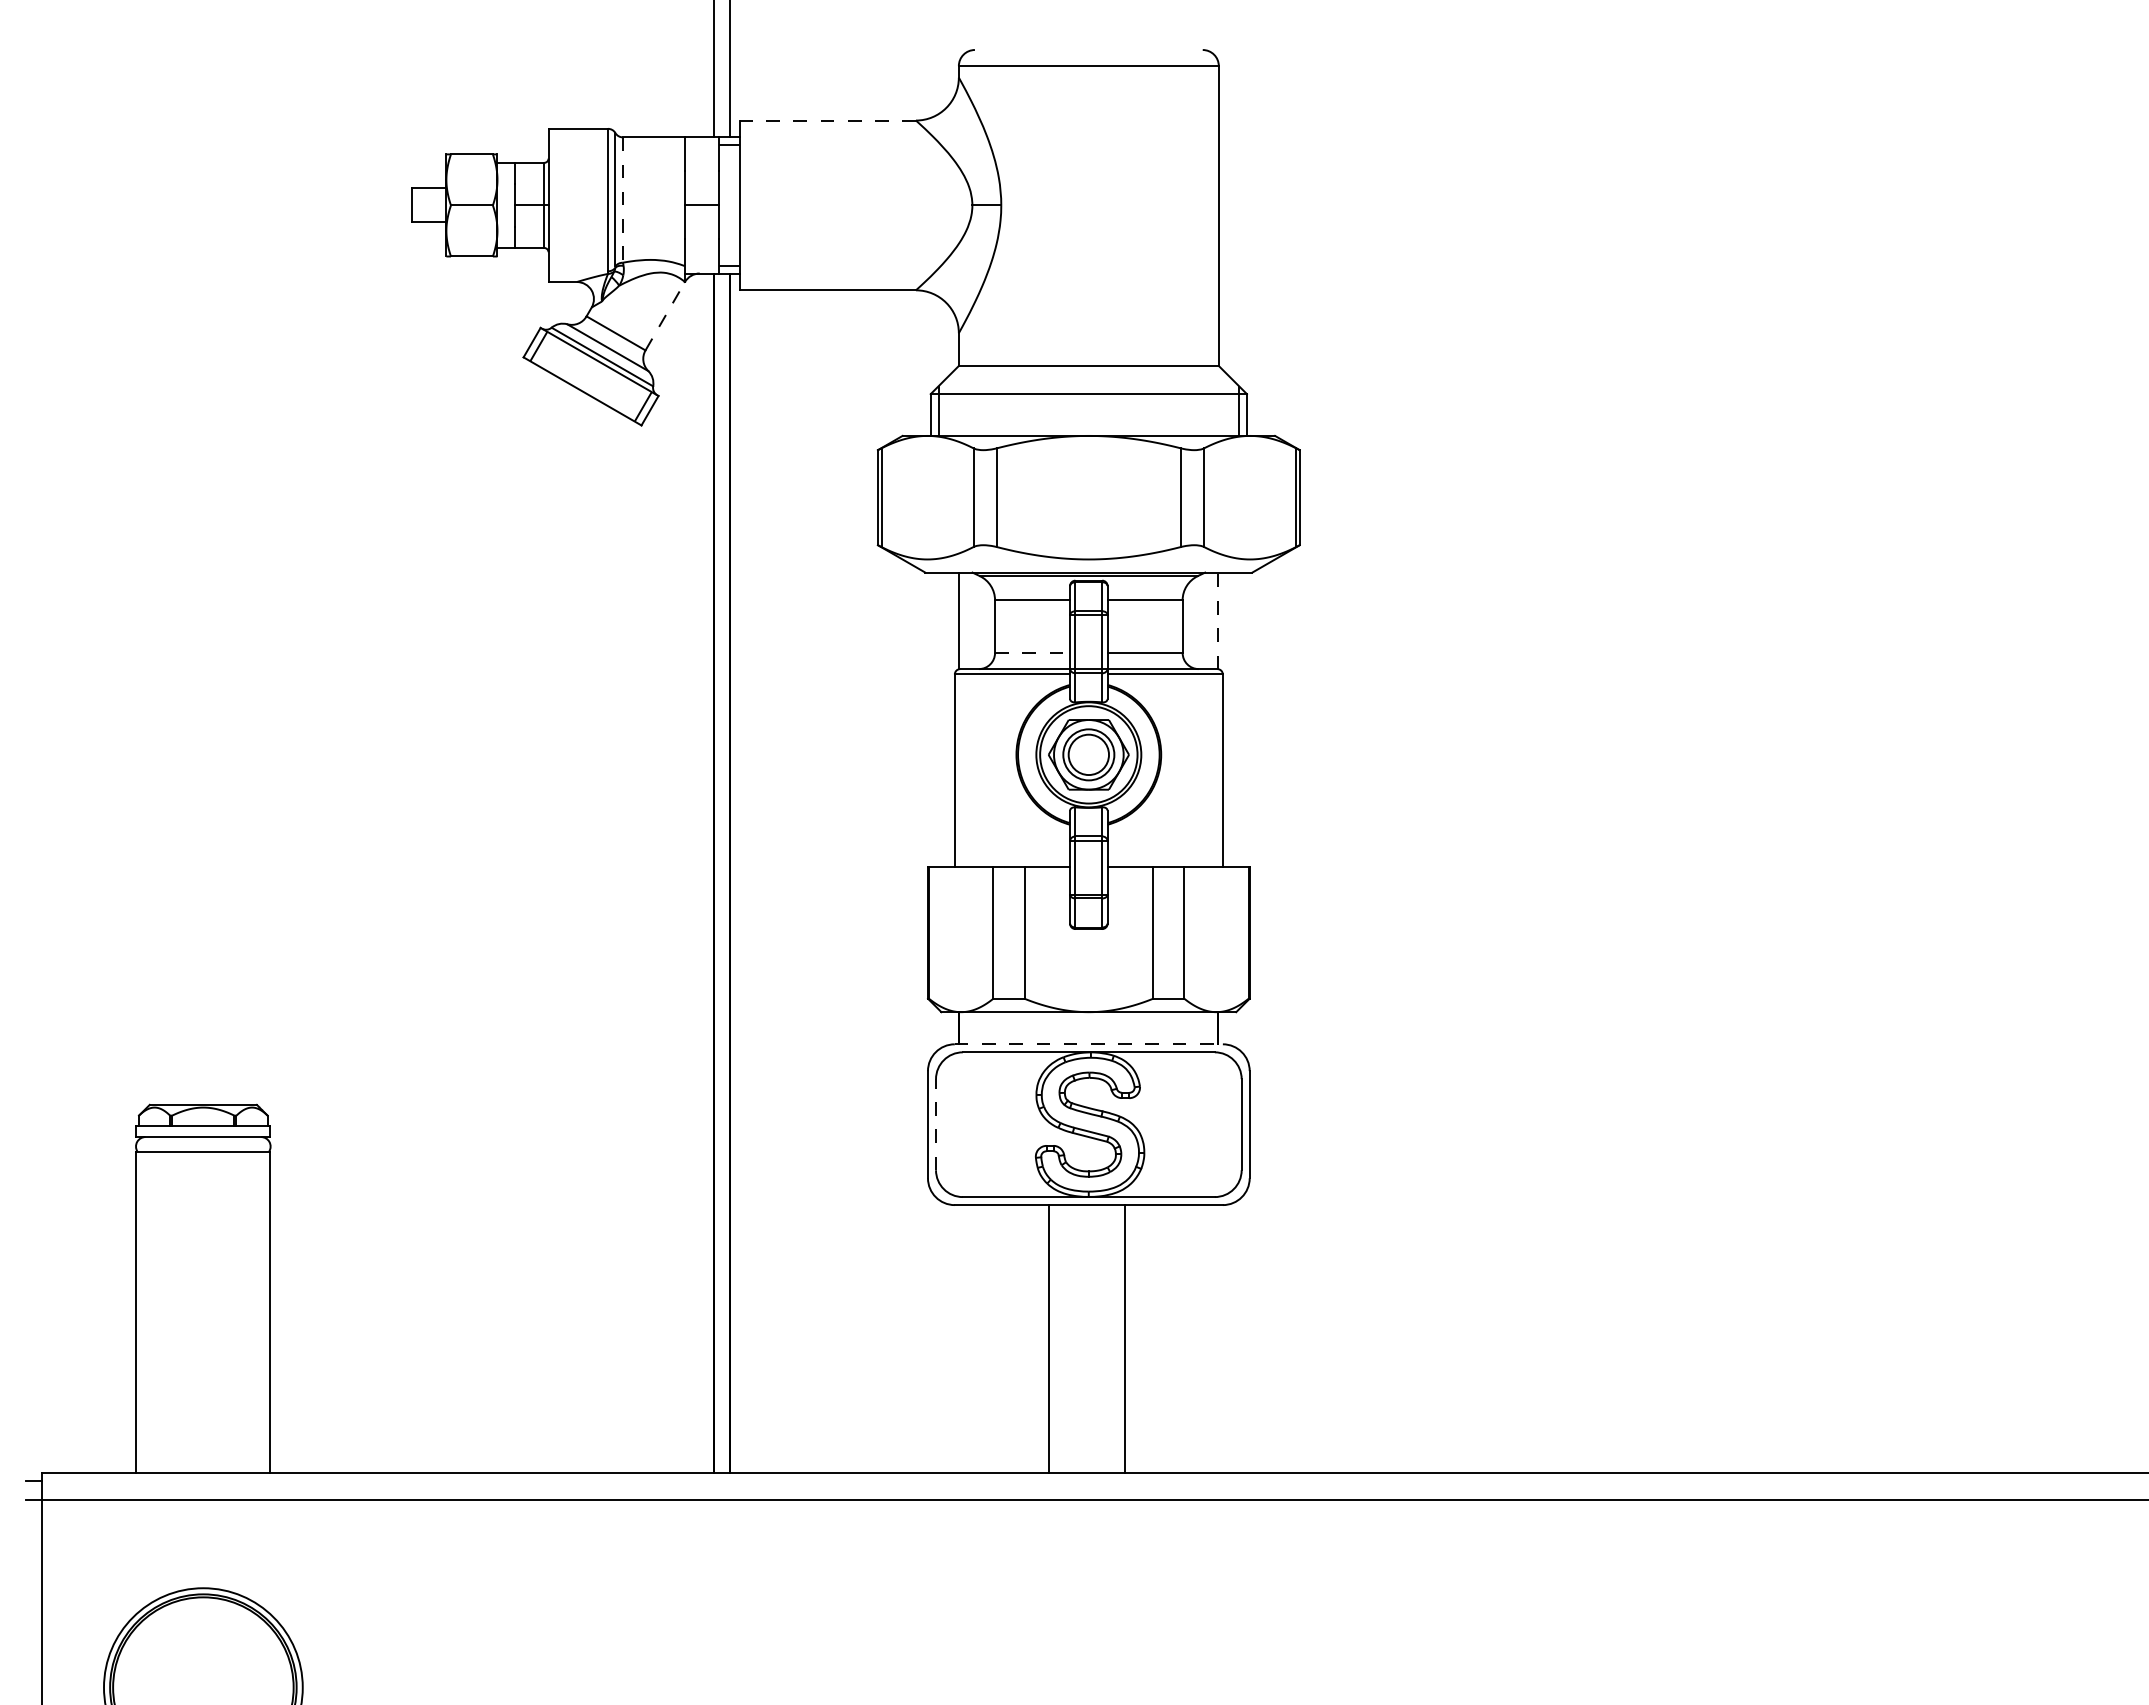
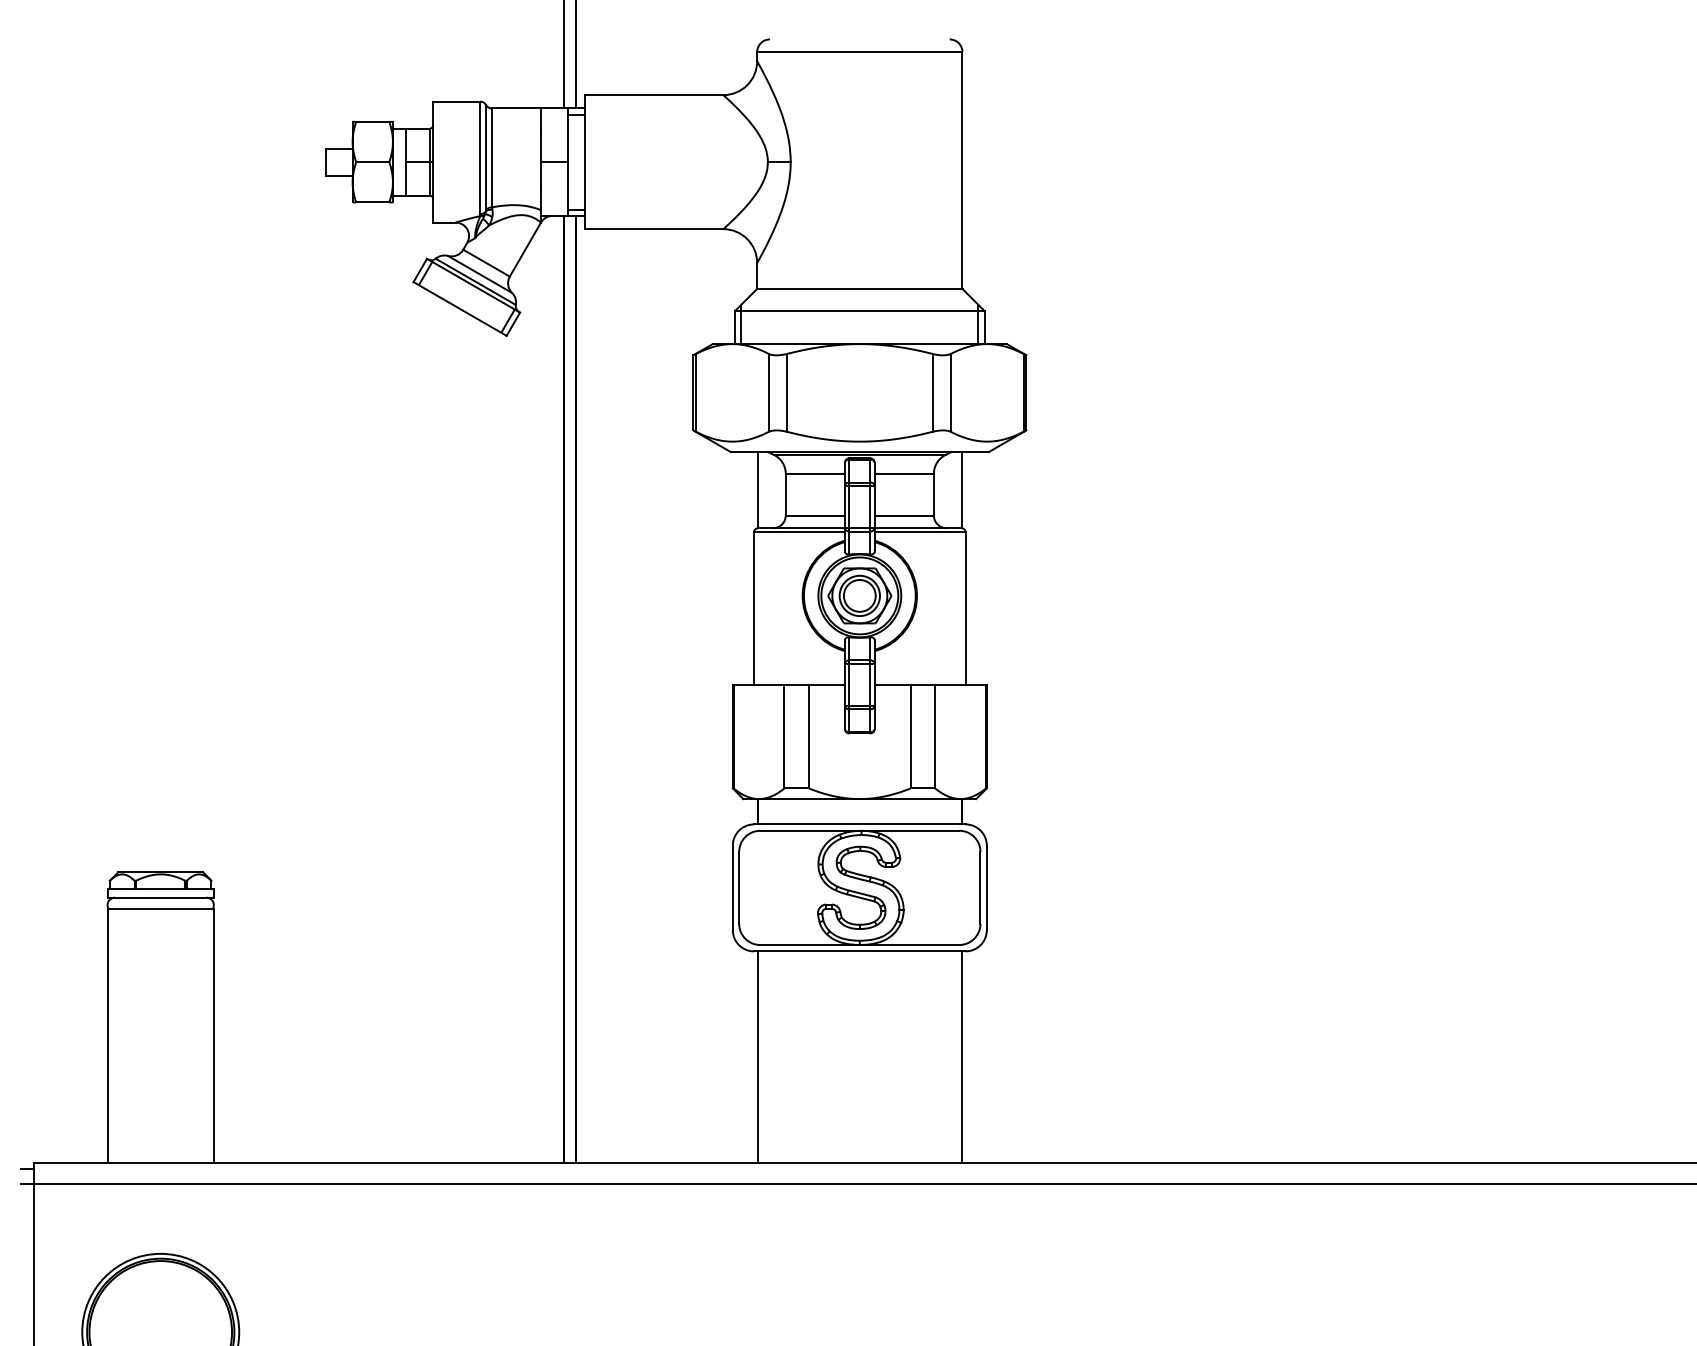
line: (828, 120) -> (654, 95), dashed -> solid
line: (622, 200) -> (491, 158), dashed -> solid
line: (665, 315) -> (525, 249), dashed -> solid
line: (1218, 620) -> (962, 489), dashed -> solid
line: (1032, 653) -> (815, 515), dashed -> solid
line: (1089, 1044) -> (860, 824), dashed -> solid
line: (936, 1124) -> (739, 887), dashed -> solid
line: (1049, 1339) -> (757, 1057), moved
line: (1125, 1339) -> (962, 1057), moved

